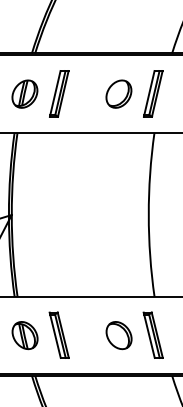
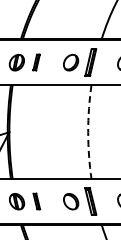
part: (58, 93) -> (36, 62), size x0.6
arc: (149, 215) -> (88, 132), solid -> dashed
part: (58, 335) -> (36, 201), size x0.6

